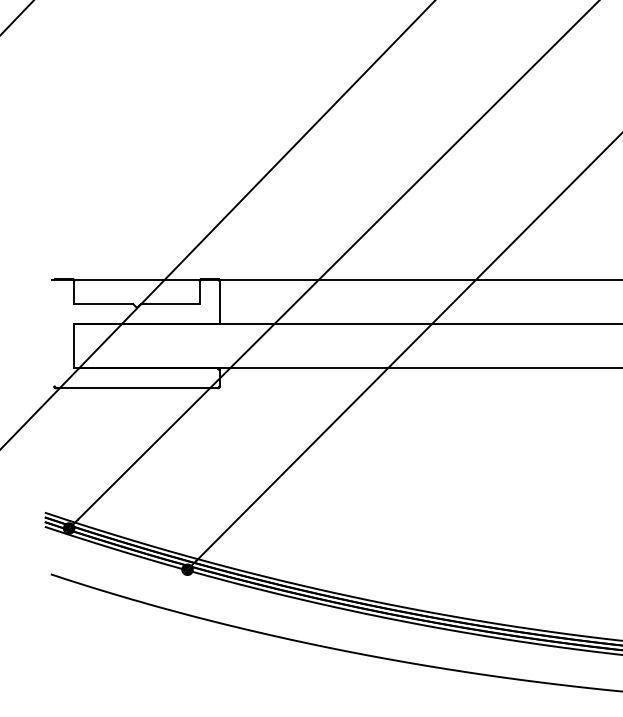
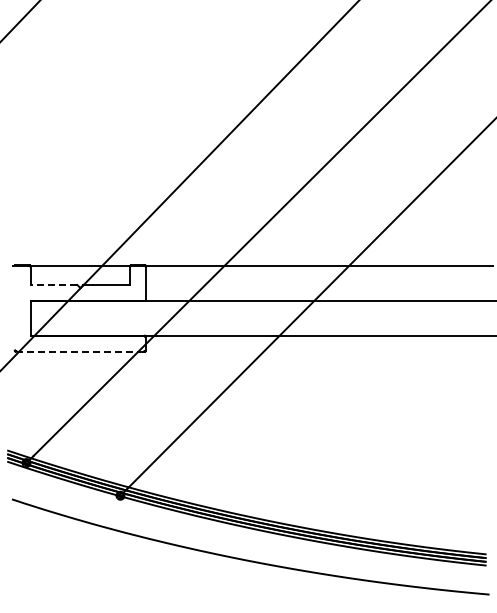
line: (103, 304) -> (53, 285), solid -> dashed
line: (137, 387) -> (80, 351), solid -> dashed

